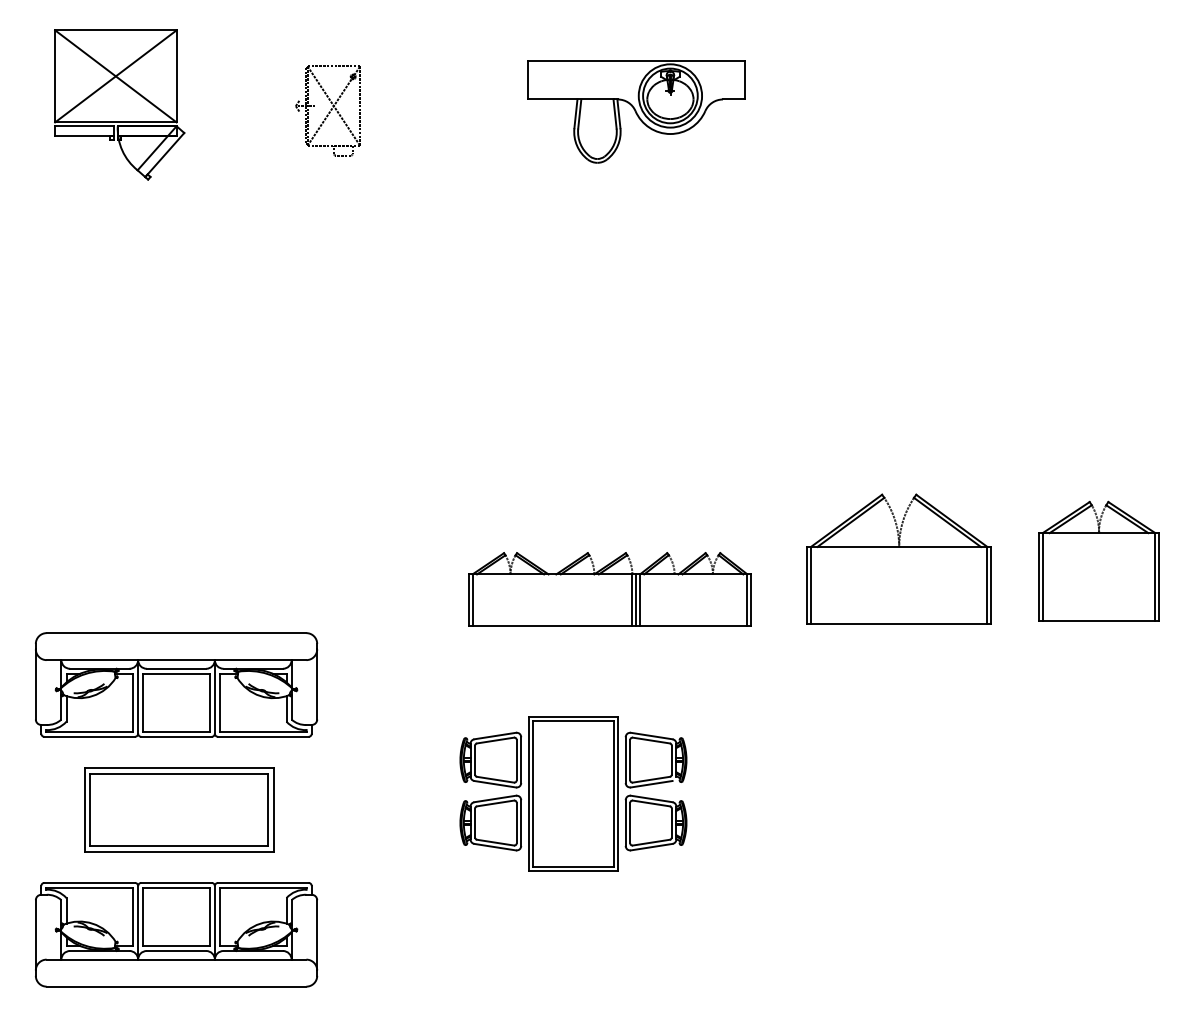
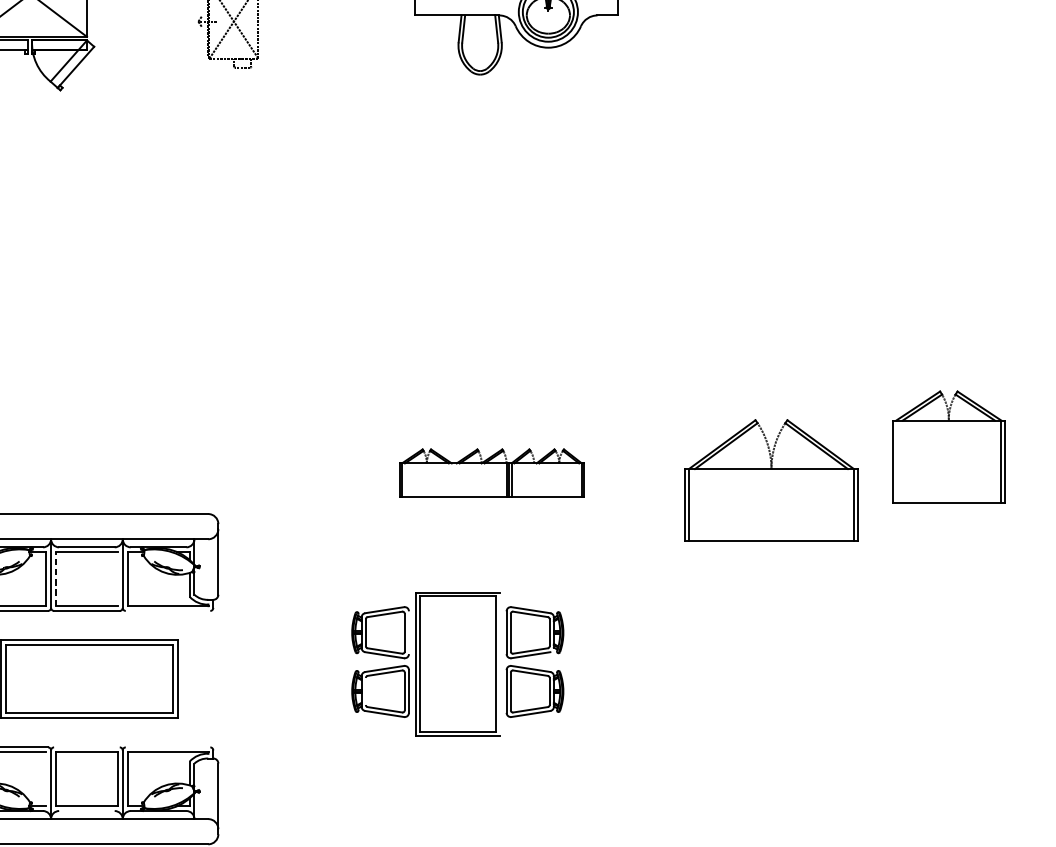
part: (898, 558) -> (770, 479), moved
line: (1042, 577) -> (896, 462), removed
part: (609, 589) -> (491, 473), size x0.7
line: (143, 702) -> (56, 578), solid -> dashed
line: (209, 702) -> (117, 578), removed
line: (263, 736) -> (168, 610), removed
line: (521, 760) -> (409, 633), removed
line: (618, 793) -> (499, 663), removed
line: (475, 822) -> (366, 690), removed
line: (176, 882) -> (86, 747), removed
line: (263, 882) -> (168, 747), removed
line: (133, 916) -> (46, 778), removed
line: (176, 950) -> (86, 810), removed

